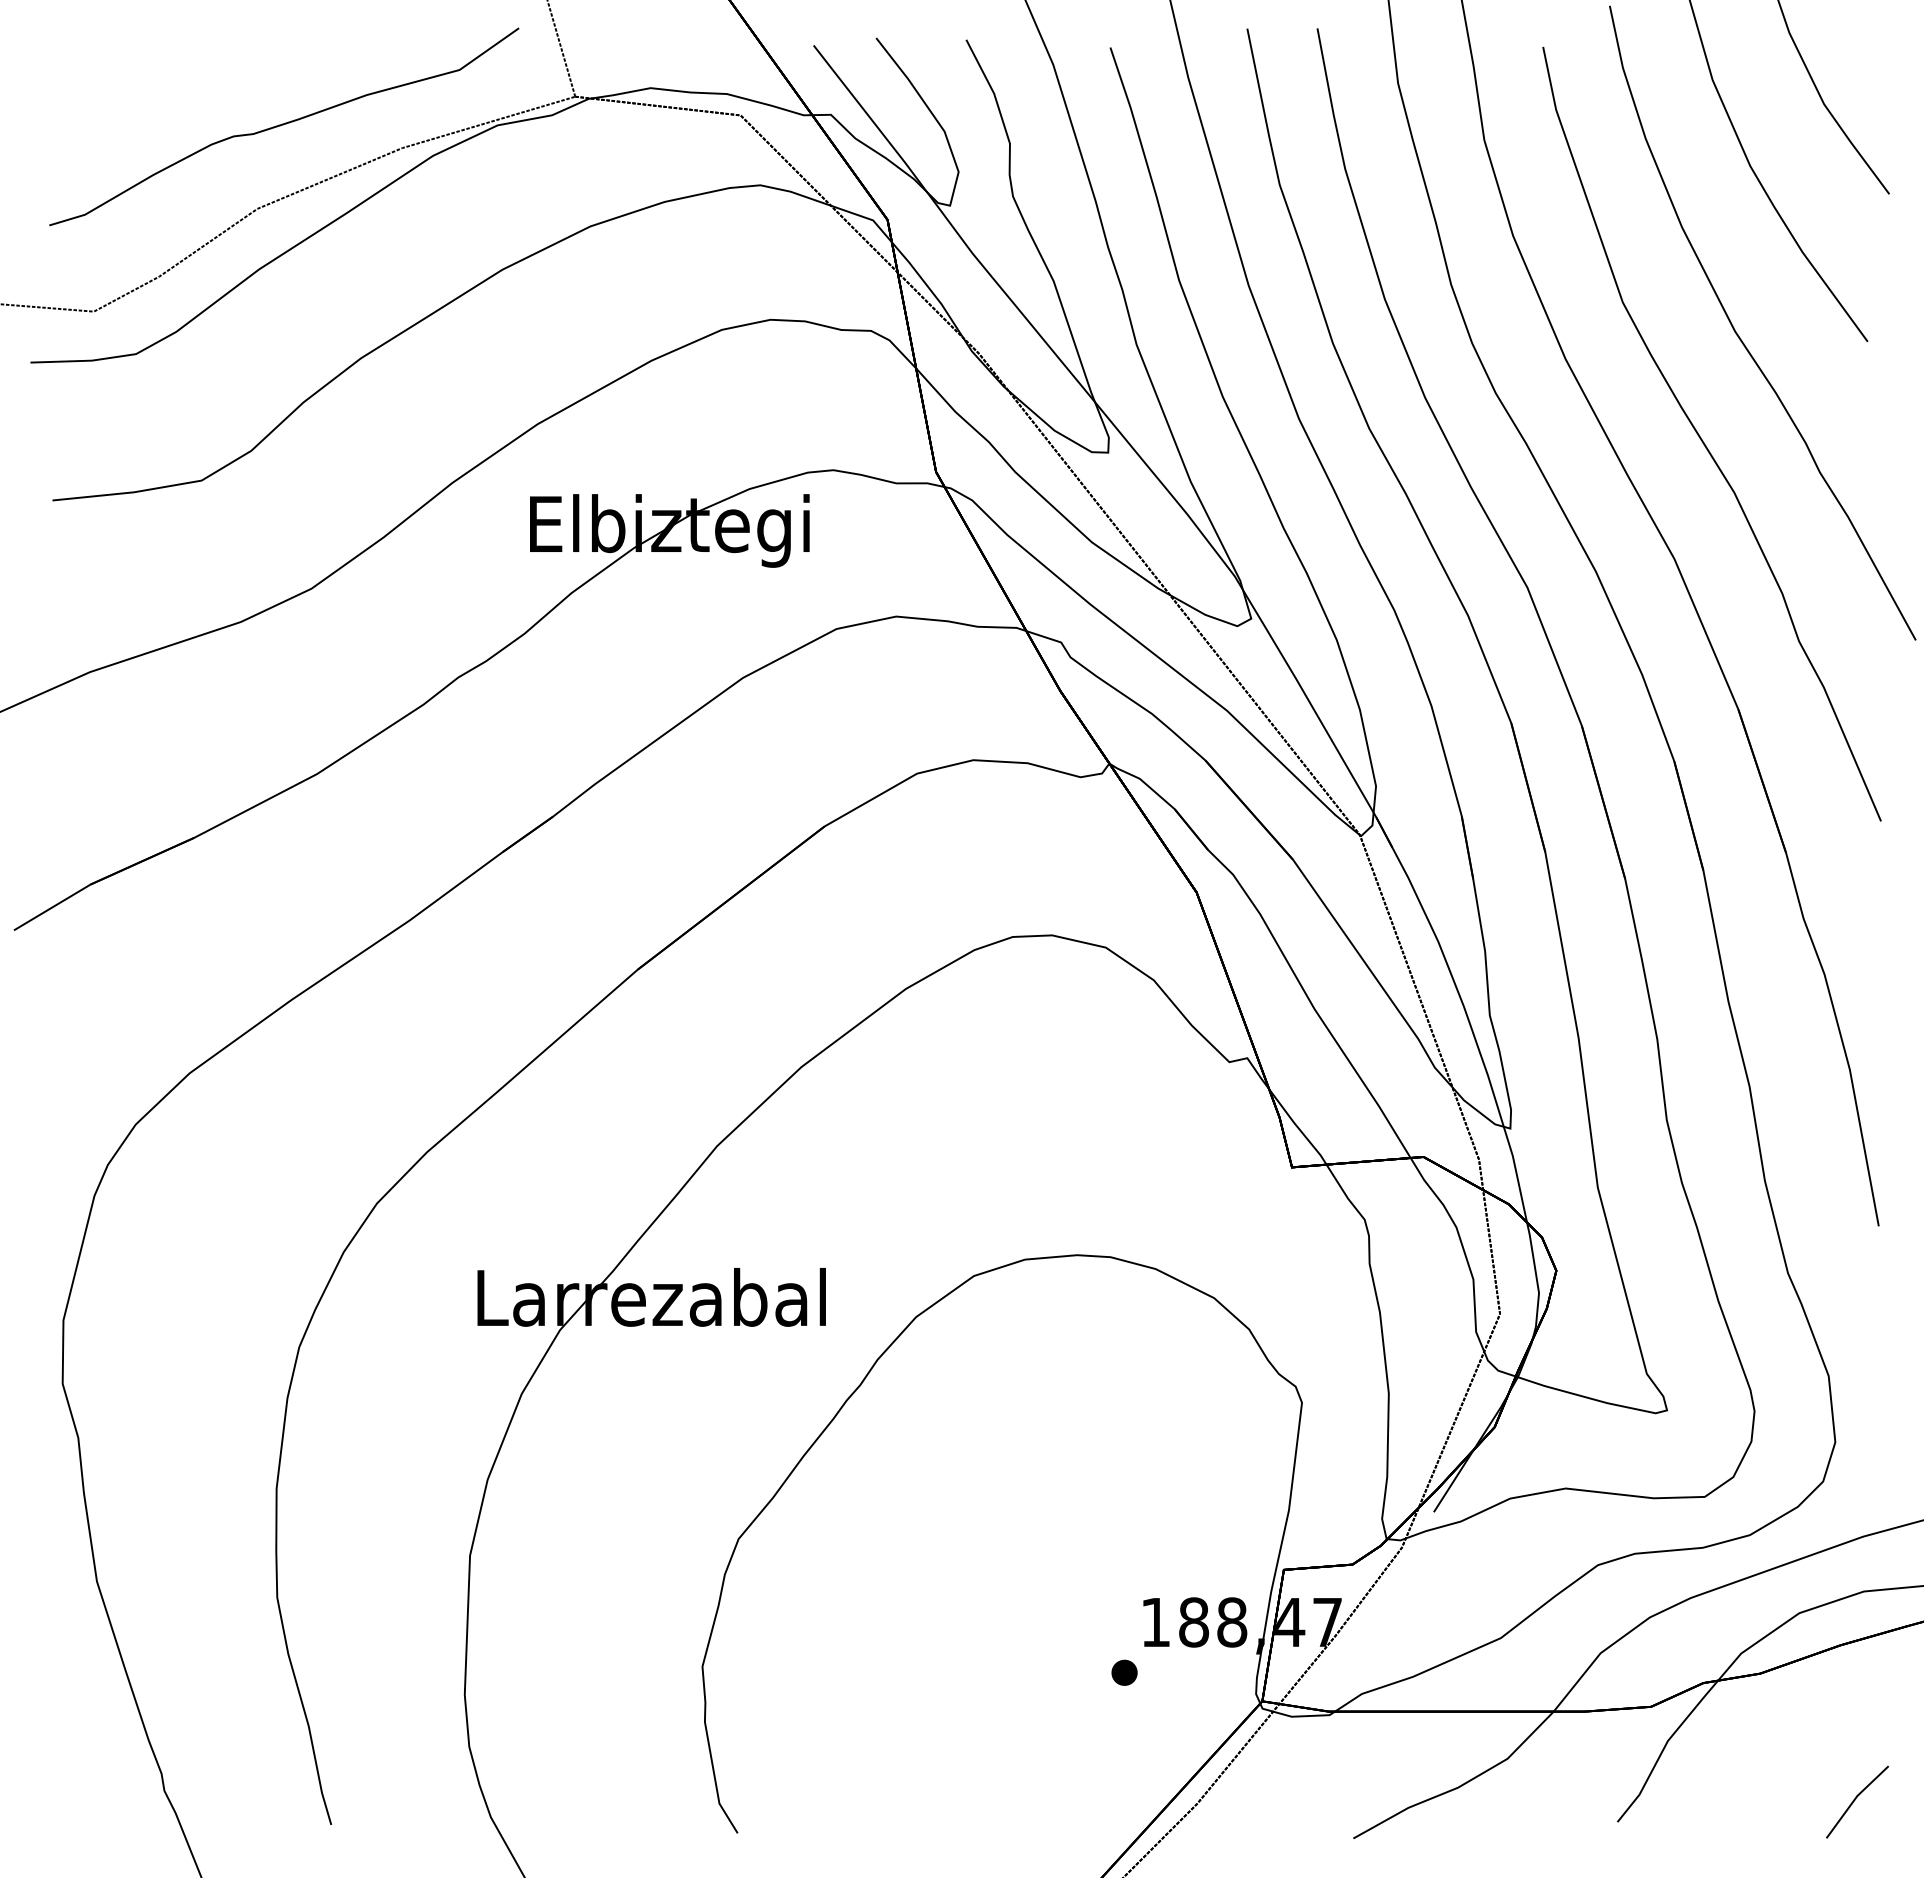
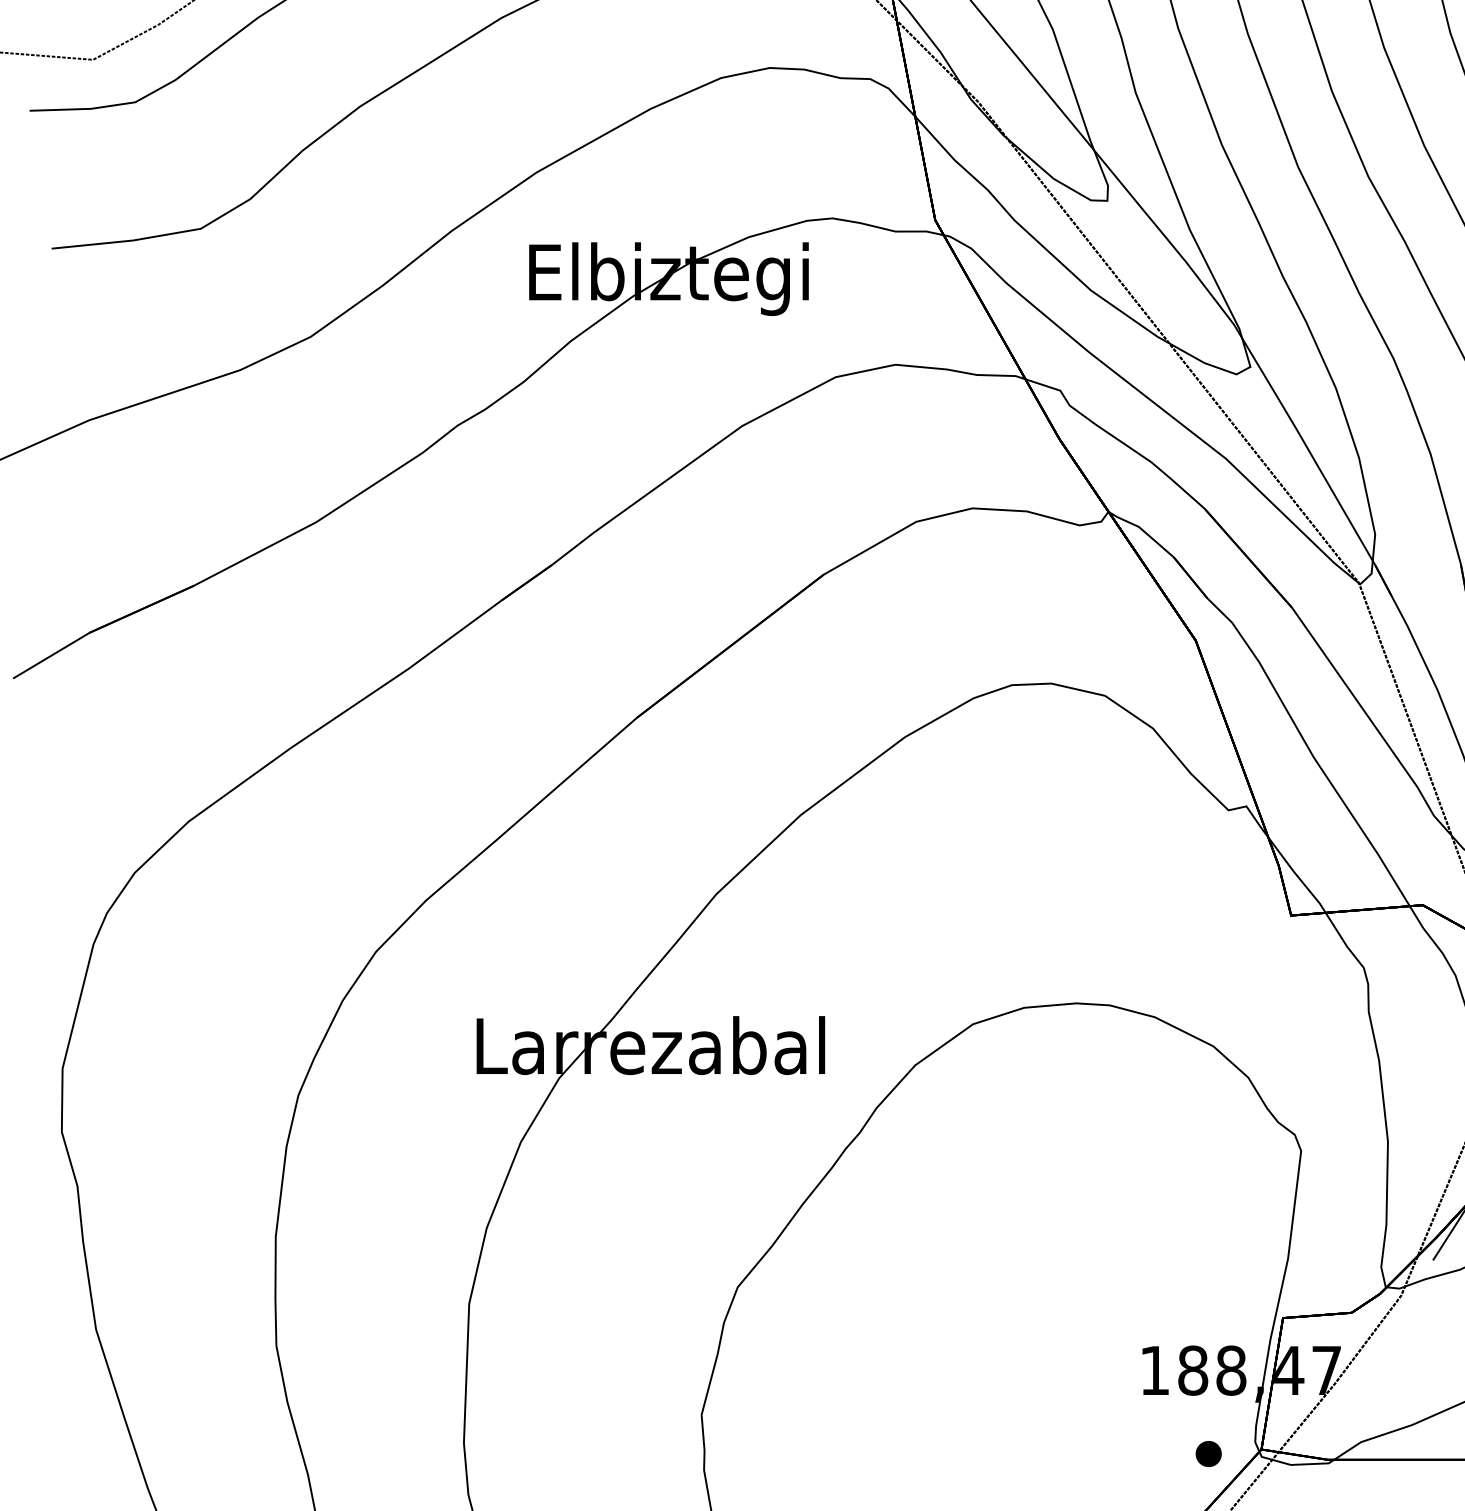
part: (1124, 1672) -> (1208, 1453), moved

